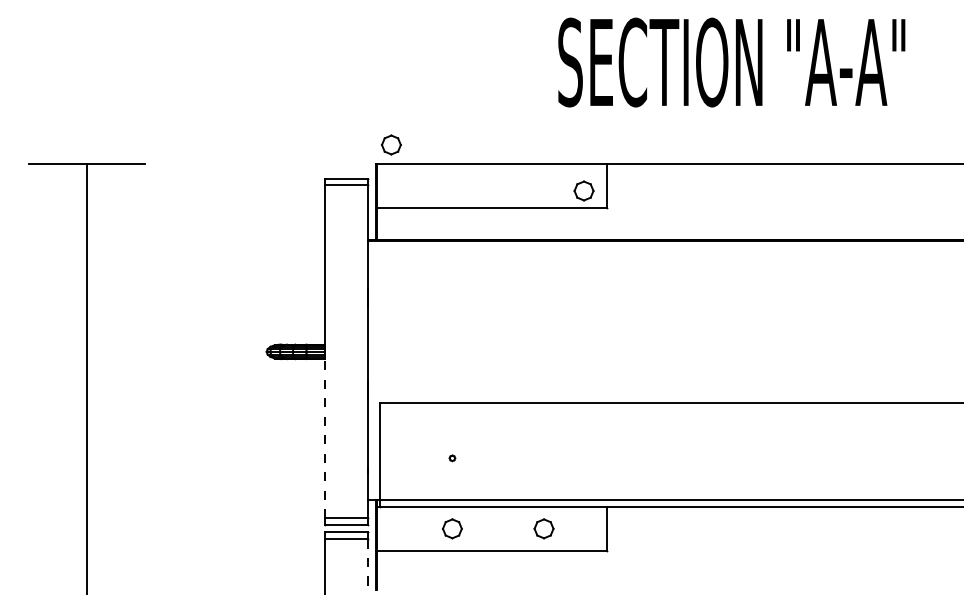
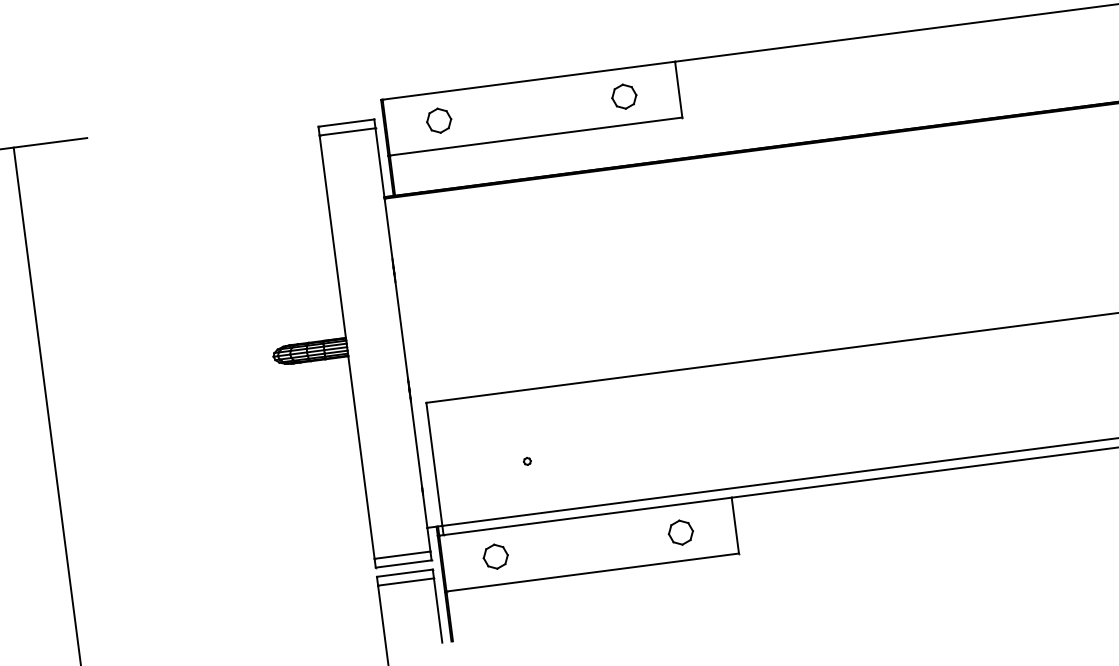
part: (391, 144) -> (439, 120), moved
part: (583, 190) -> (623, 96), moved
line: (324, 438) -> (361, 457), dashed -> solid
part: (452, 528) -> (495, 556), moved
part: (543, 528) -> (680, 532), moved
line: (368, 565) -> (438, 611), dashed -> solid

